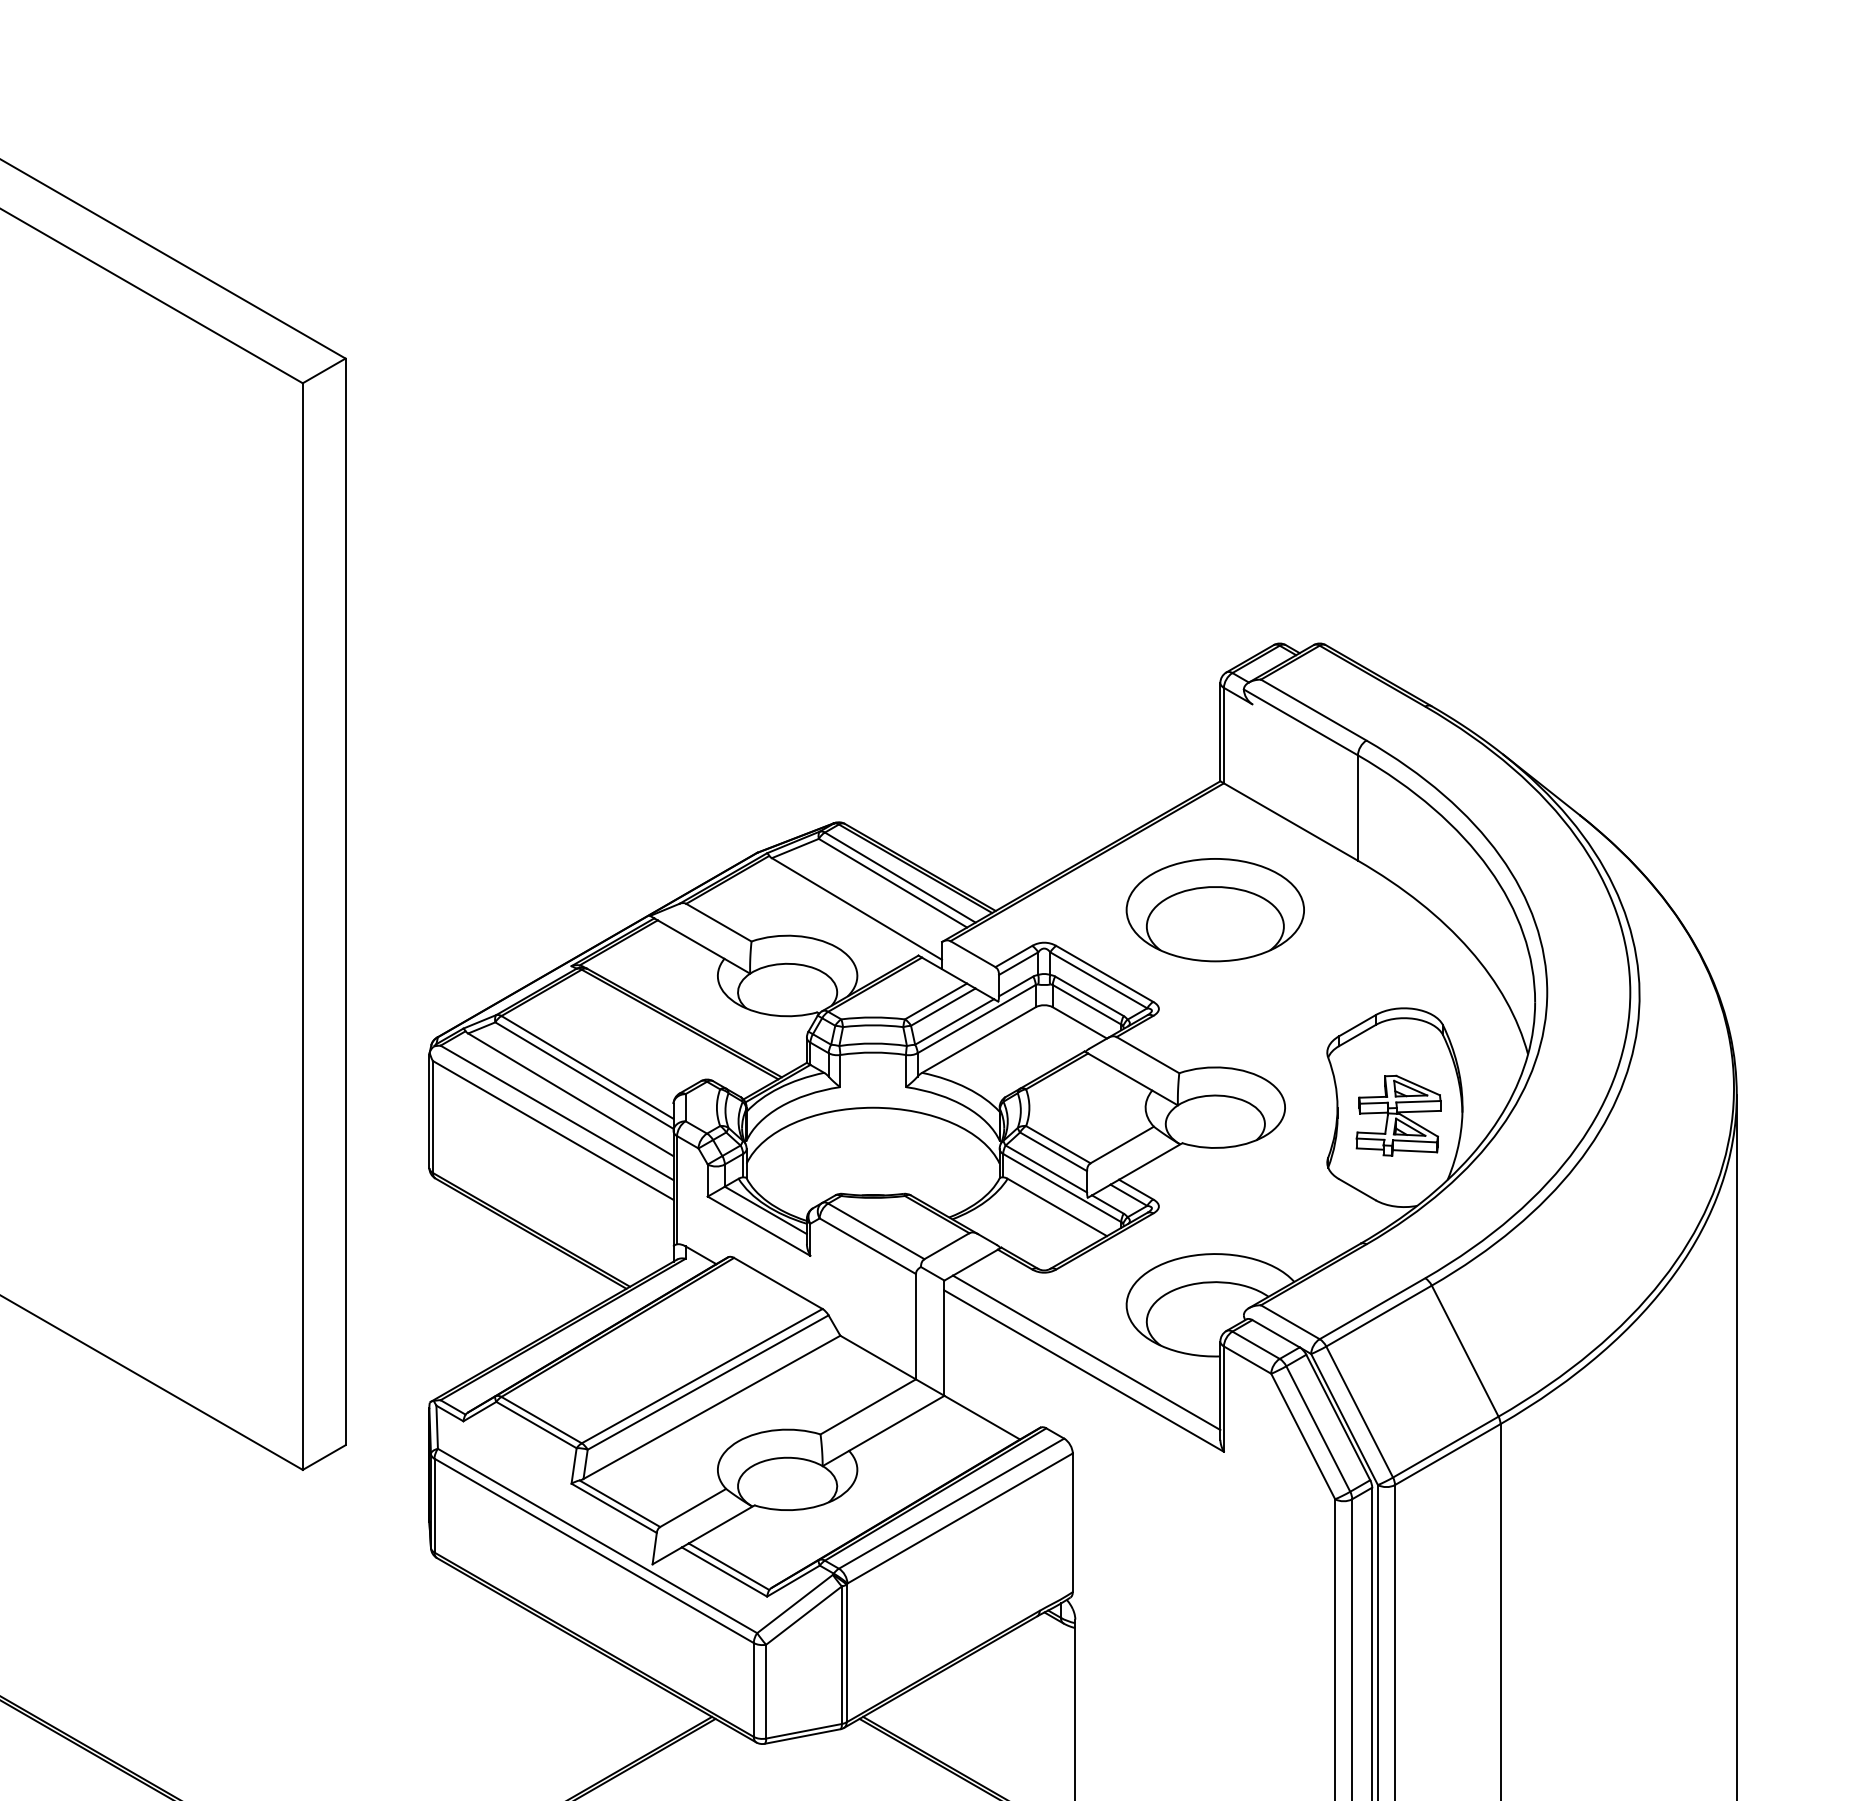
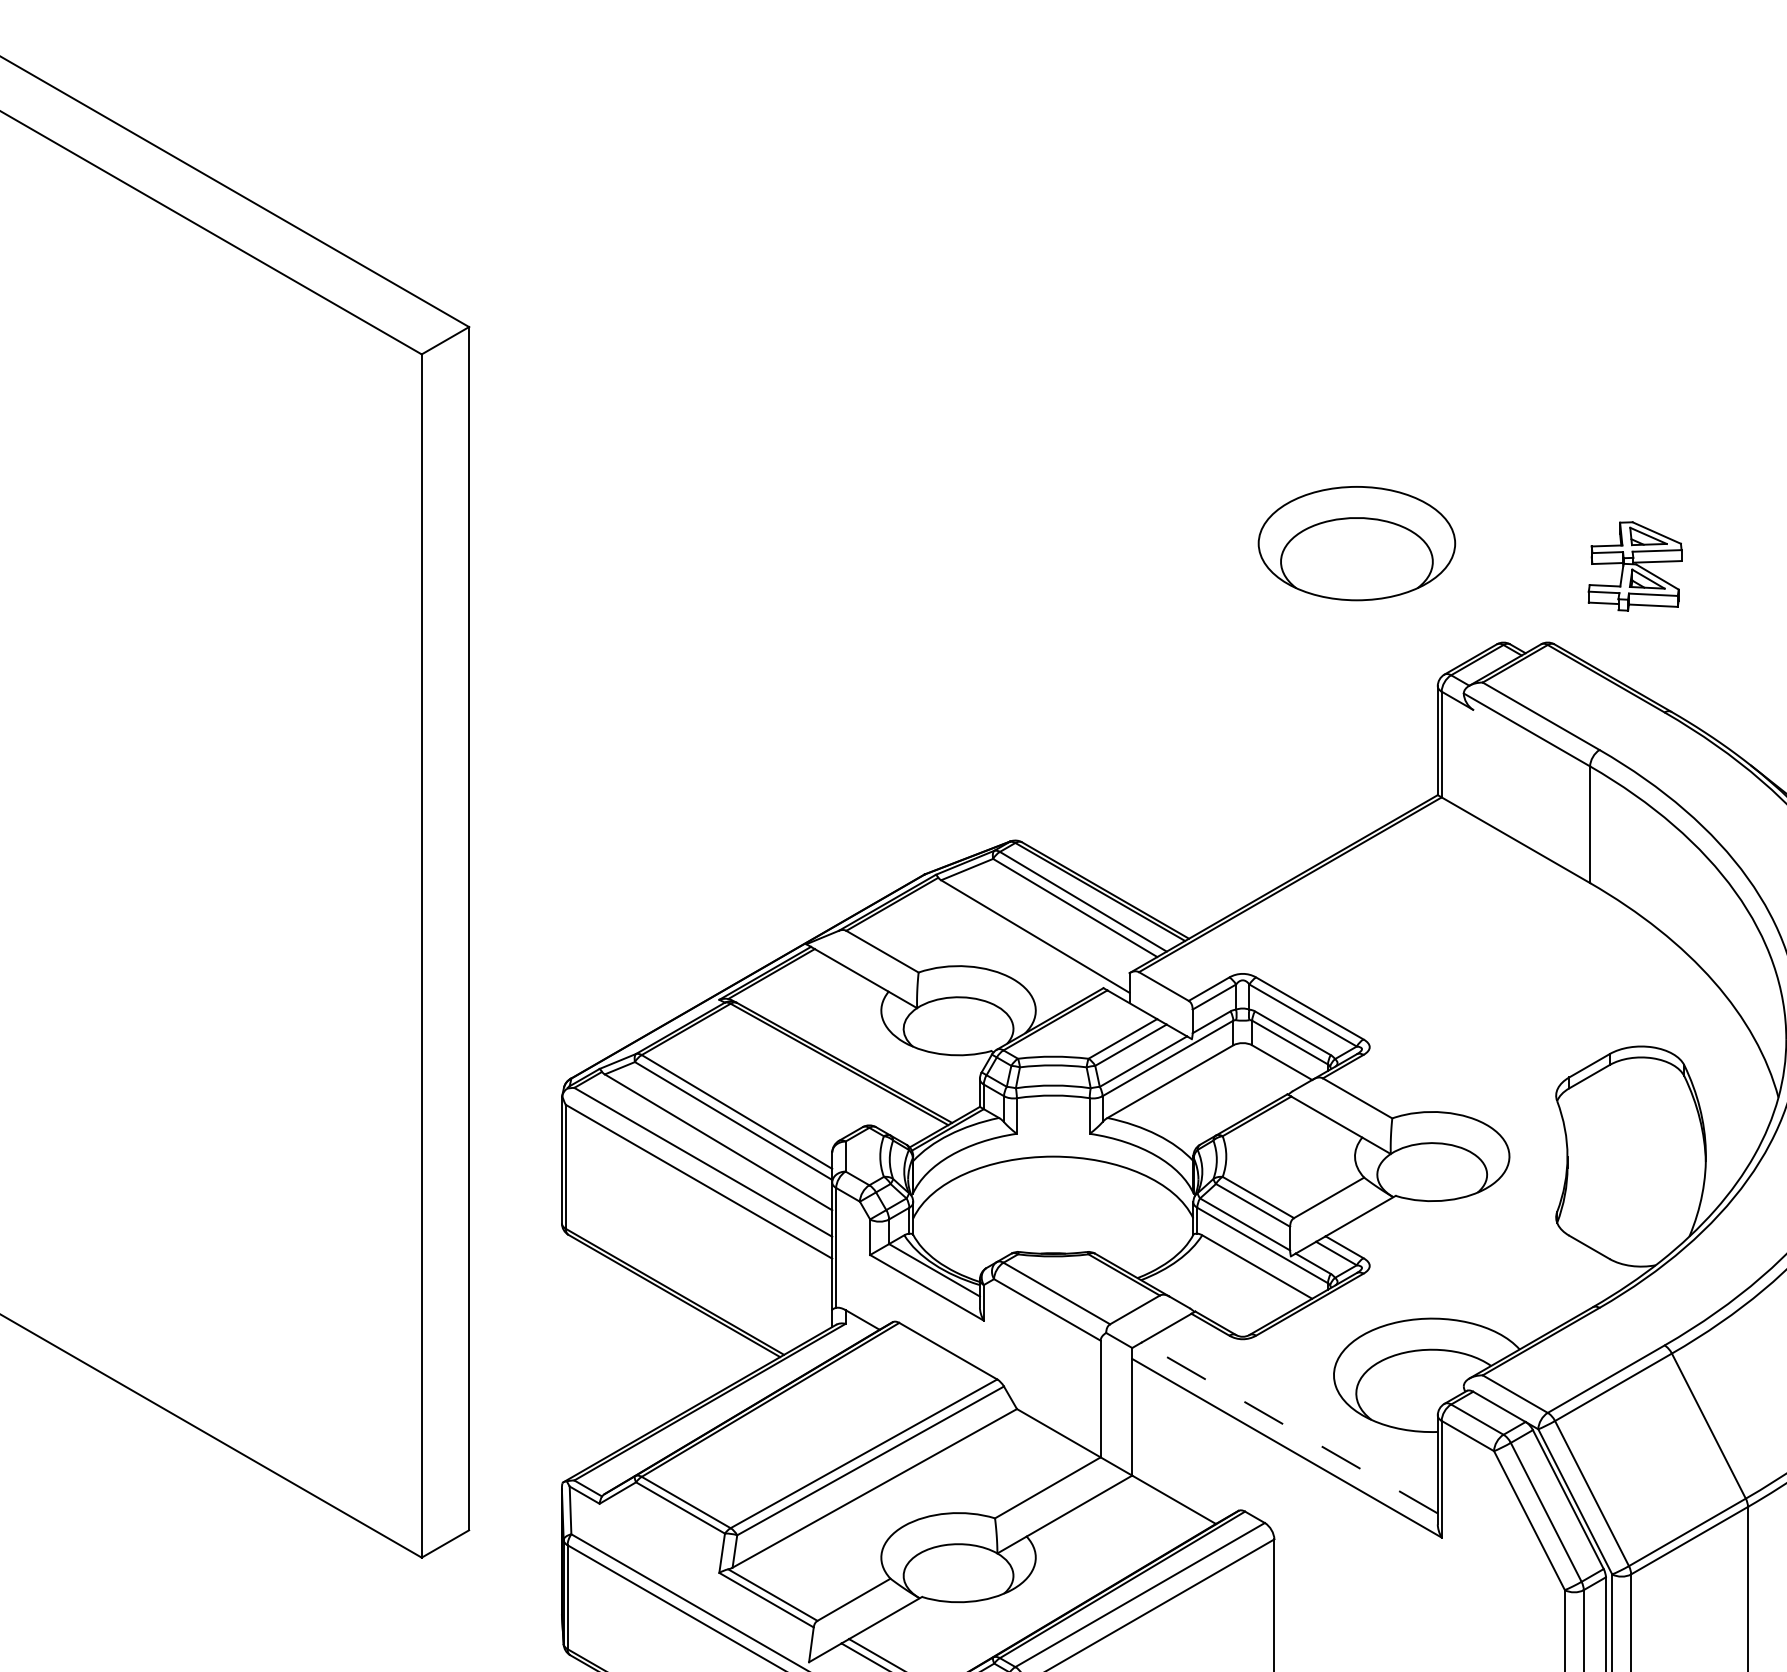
part: (1214, 910) -> (1355, 544), moved
part: (1398, 1115) -> (1635, 566), moved
line: (1086, 1352) -> (1289, 1427), solid -> dashed

